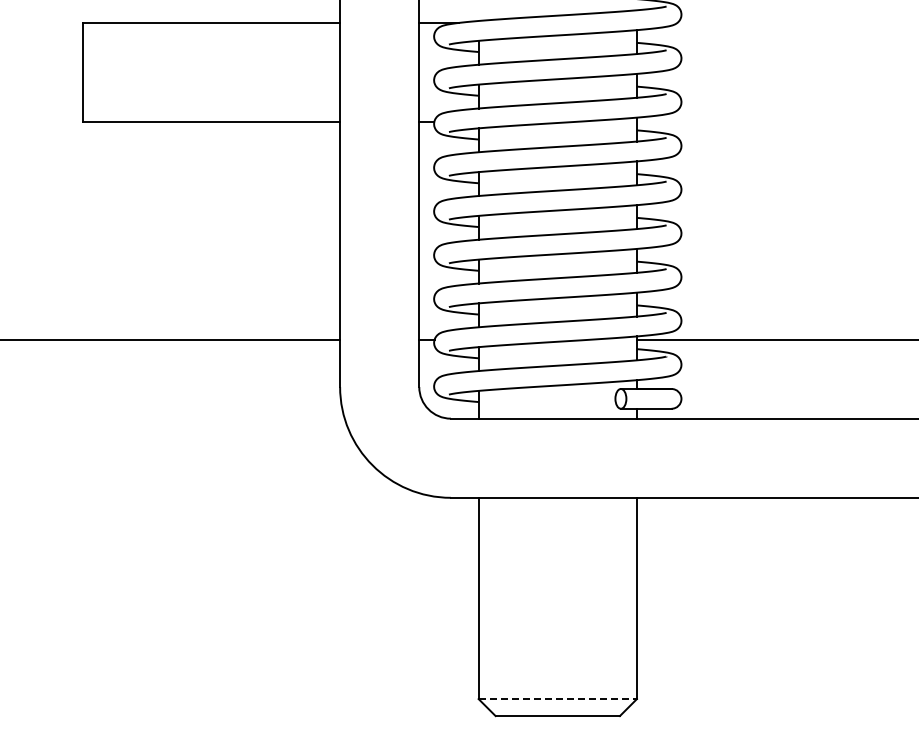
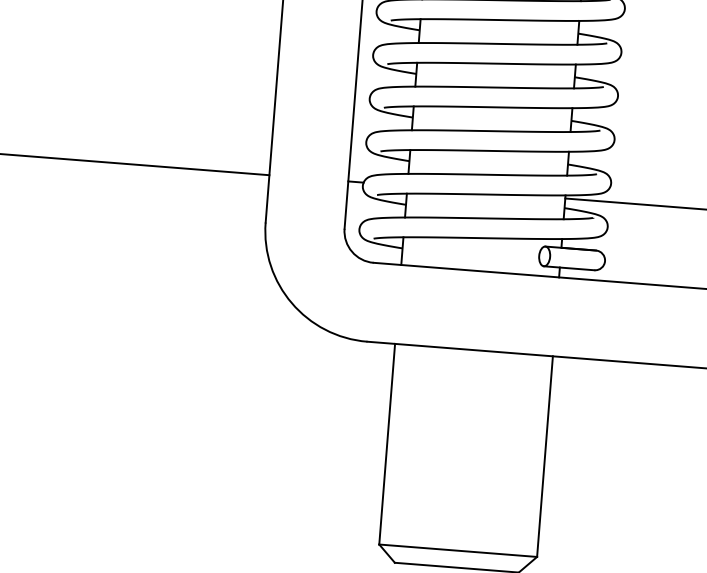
line: (558, 699) -> (458, 551), dashed -> solid

